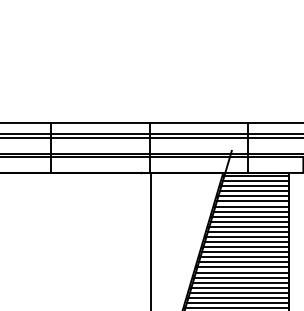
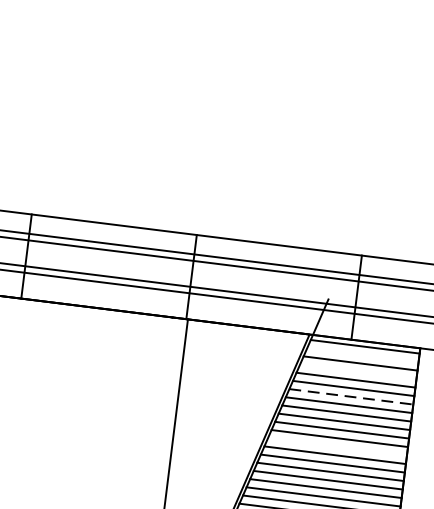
line: (255, 181) -> (361, 355), removed
line: (254, 191) -> (358, 372), removed
line: (252, 206) -> (351, 396), solid -> dashed
line: (247, 237) -> (336, 447), removed

